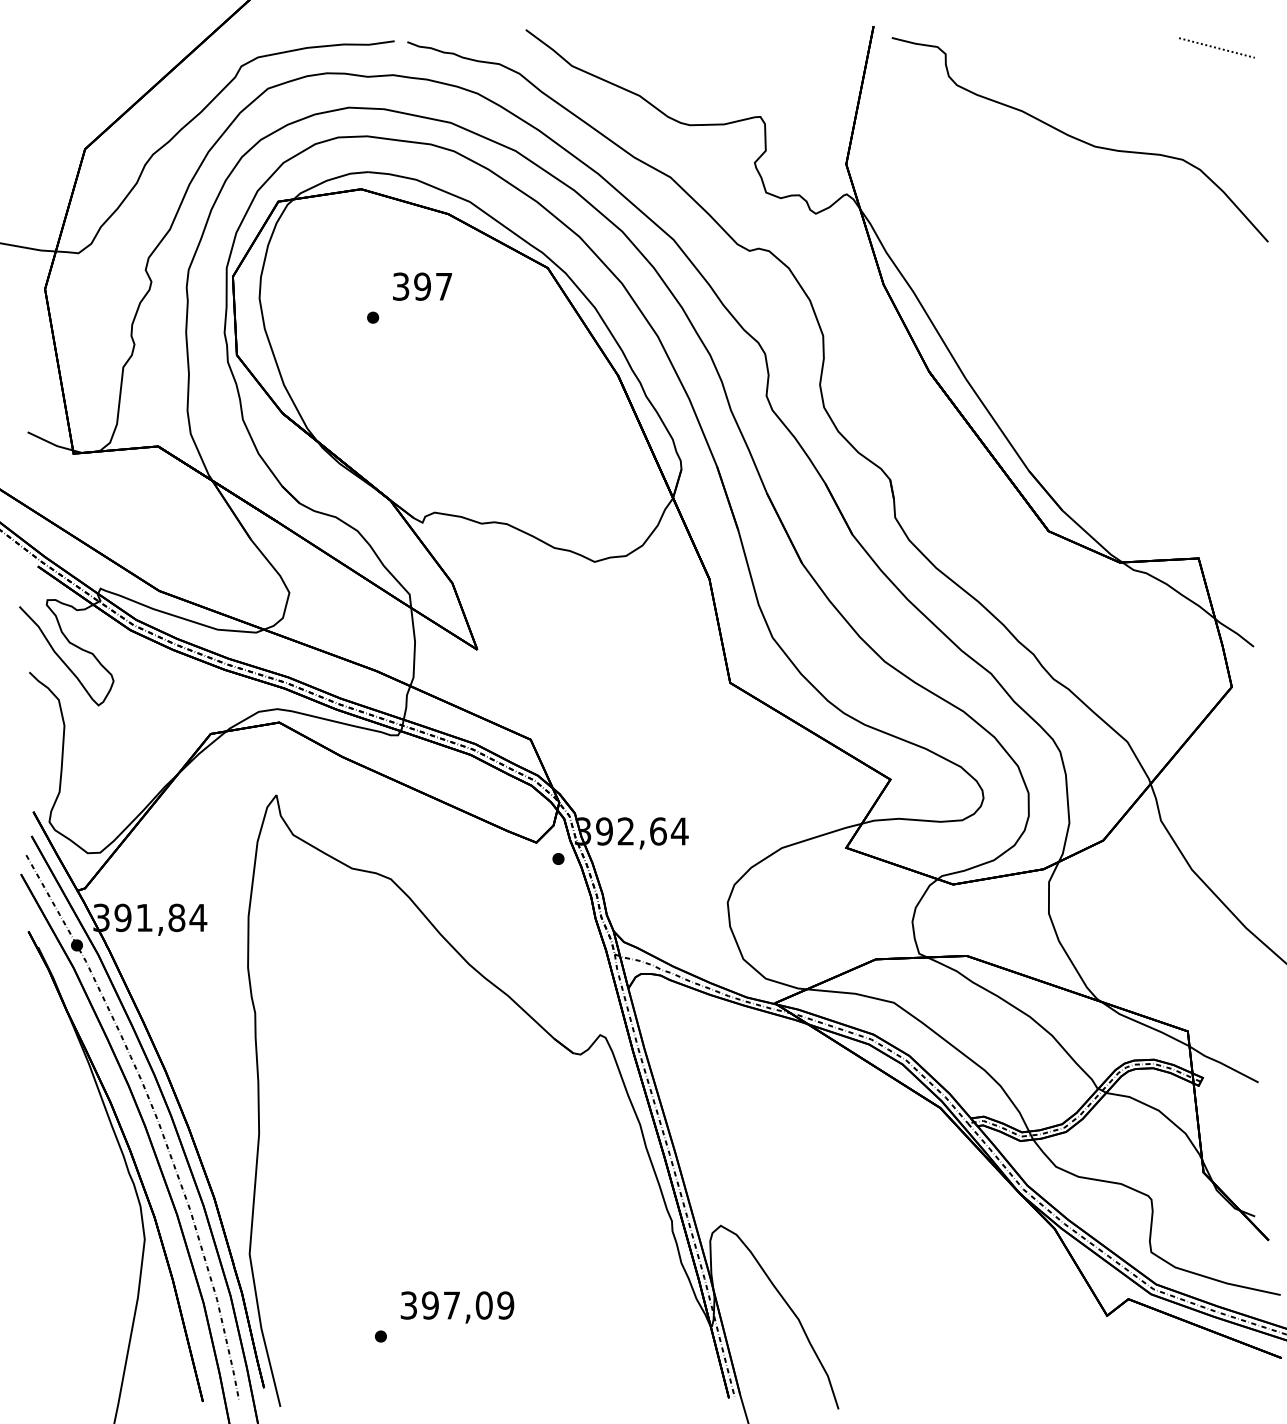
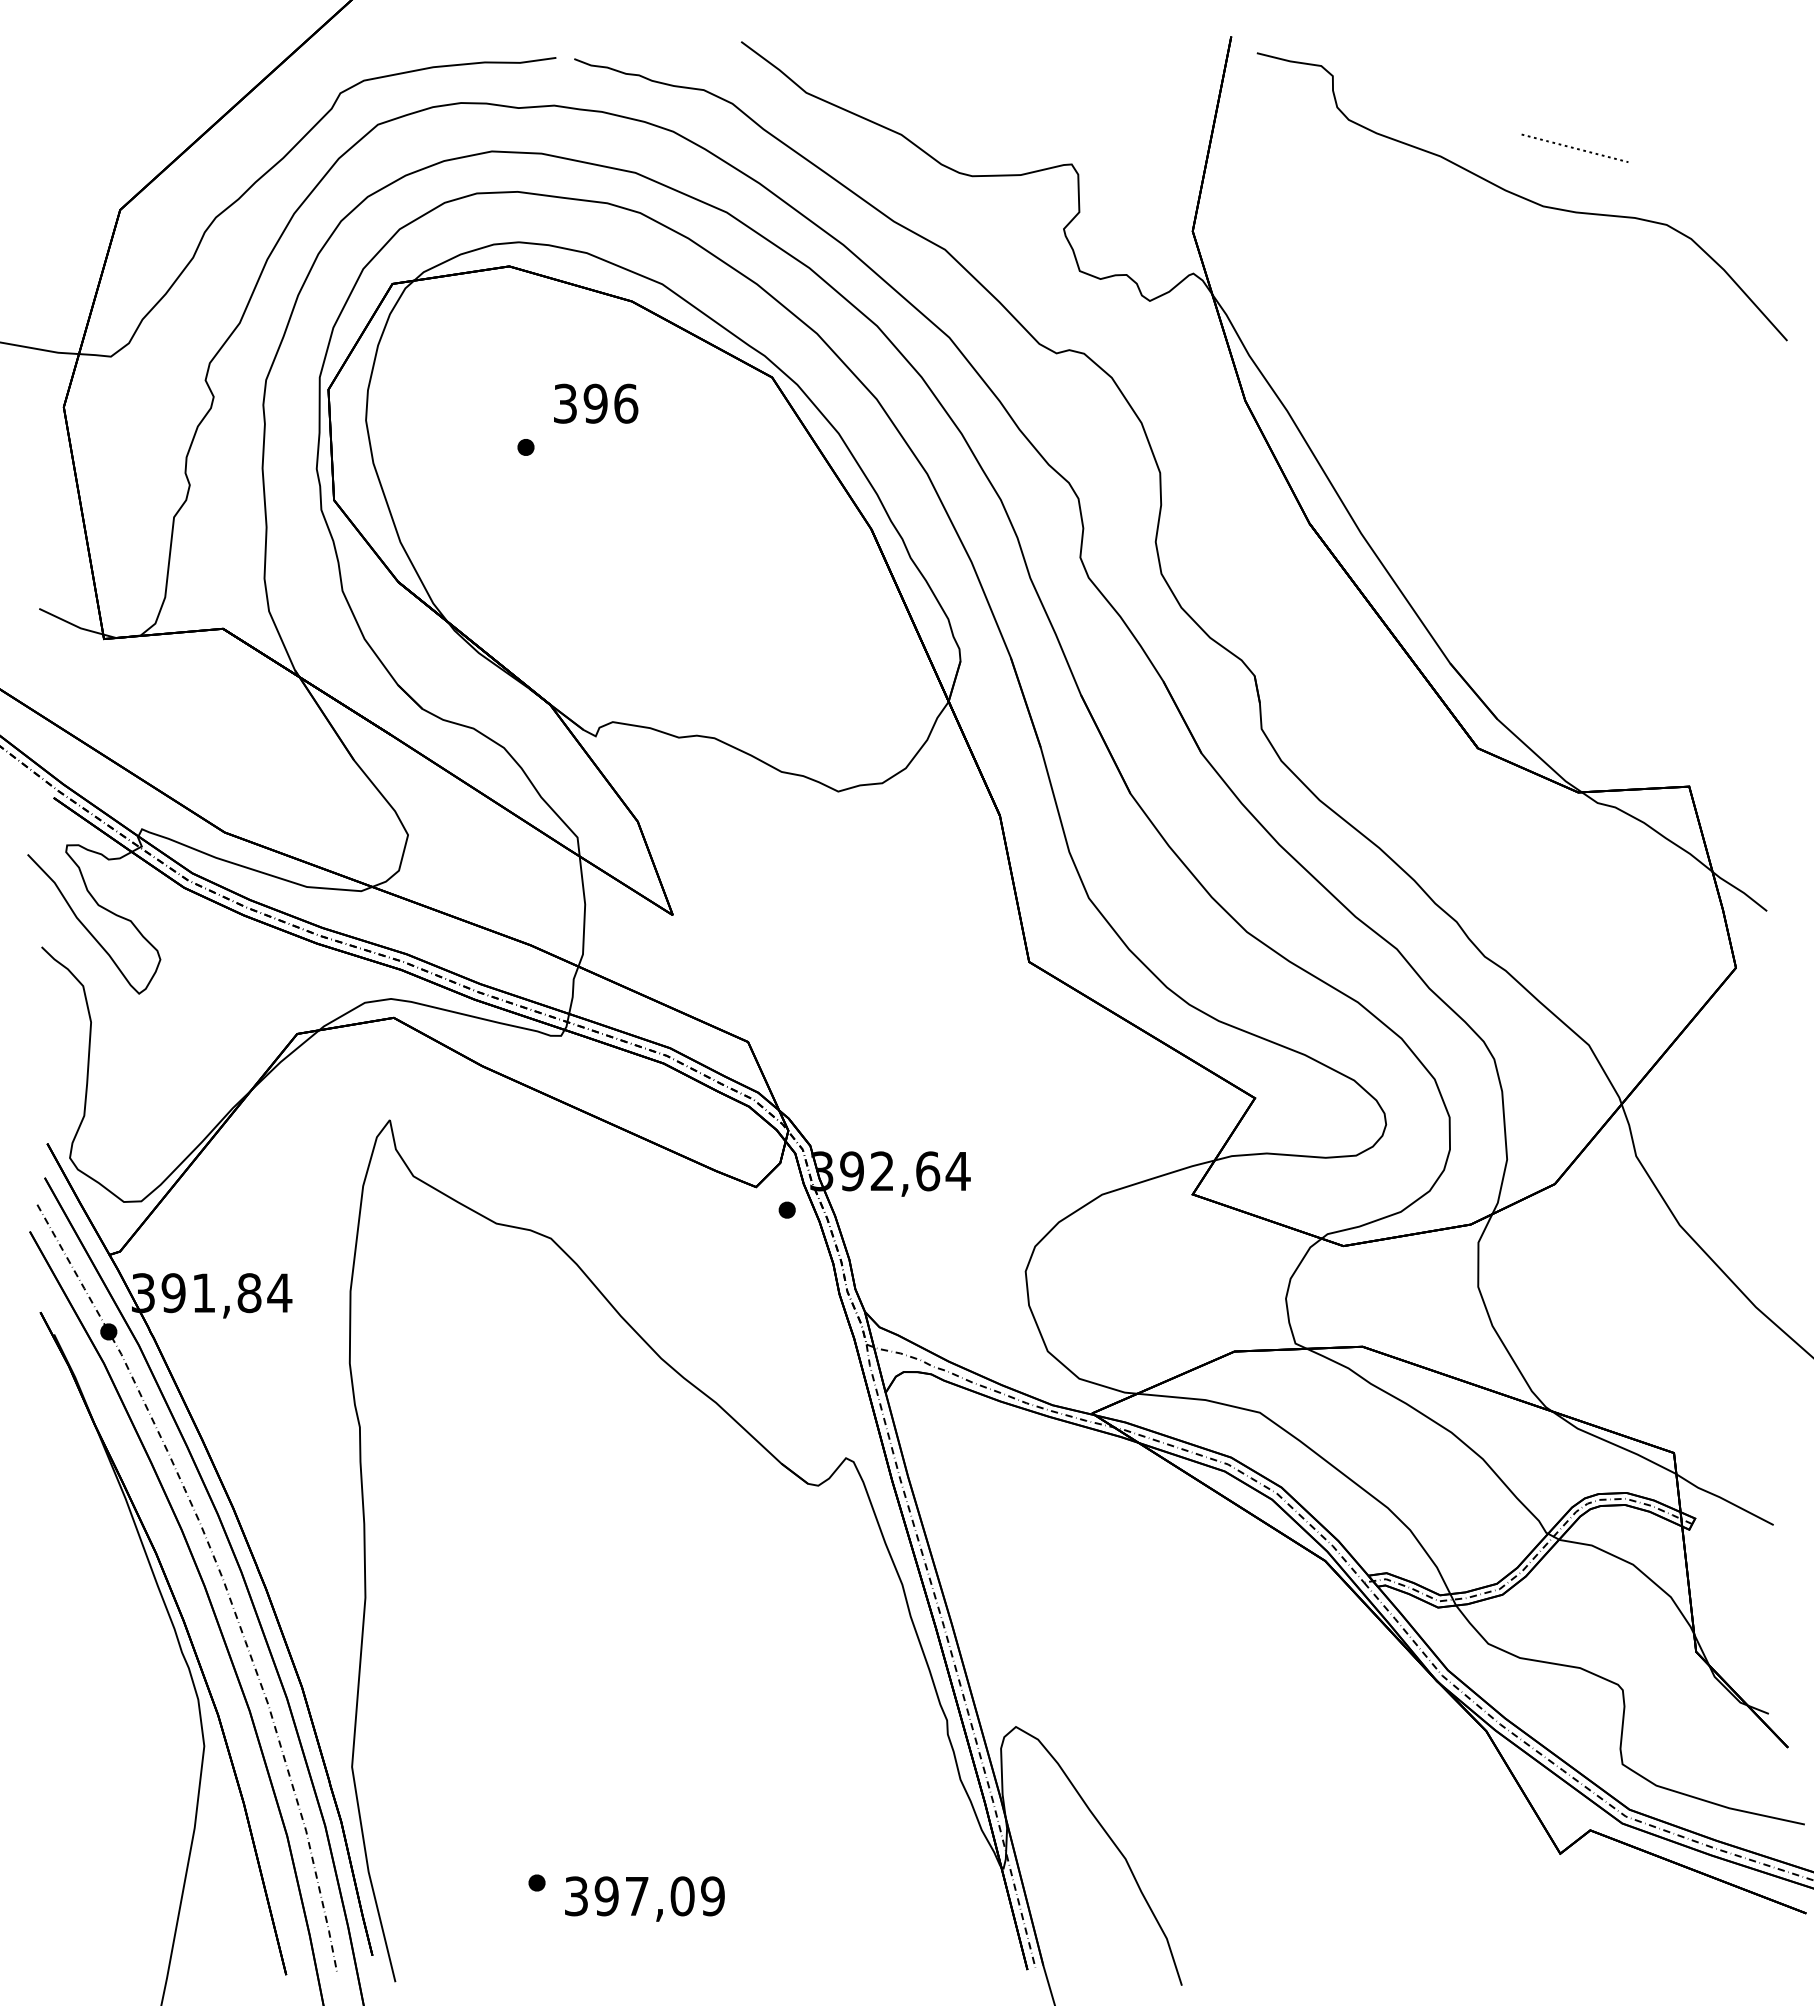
line: (1215, 47) -> (1573, 147), moved
text: (444, 286) -> (626, 403), 397 -> 396
text: (457, 1307) -> (644, 1898), moved

